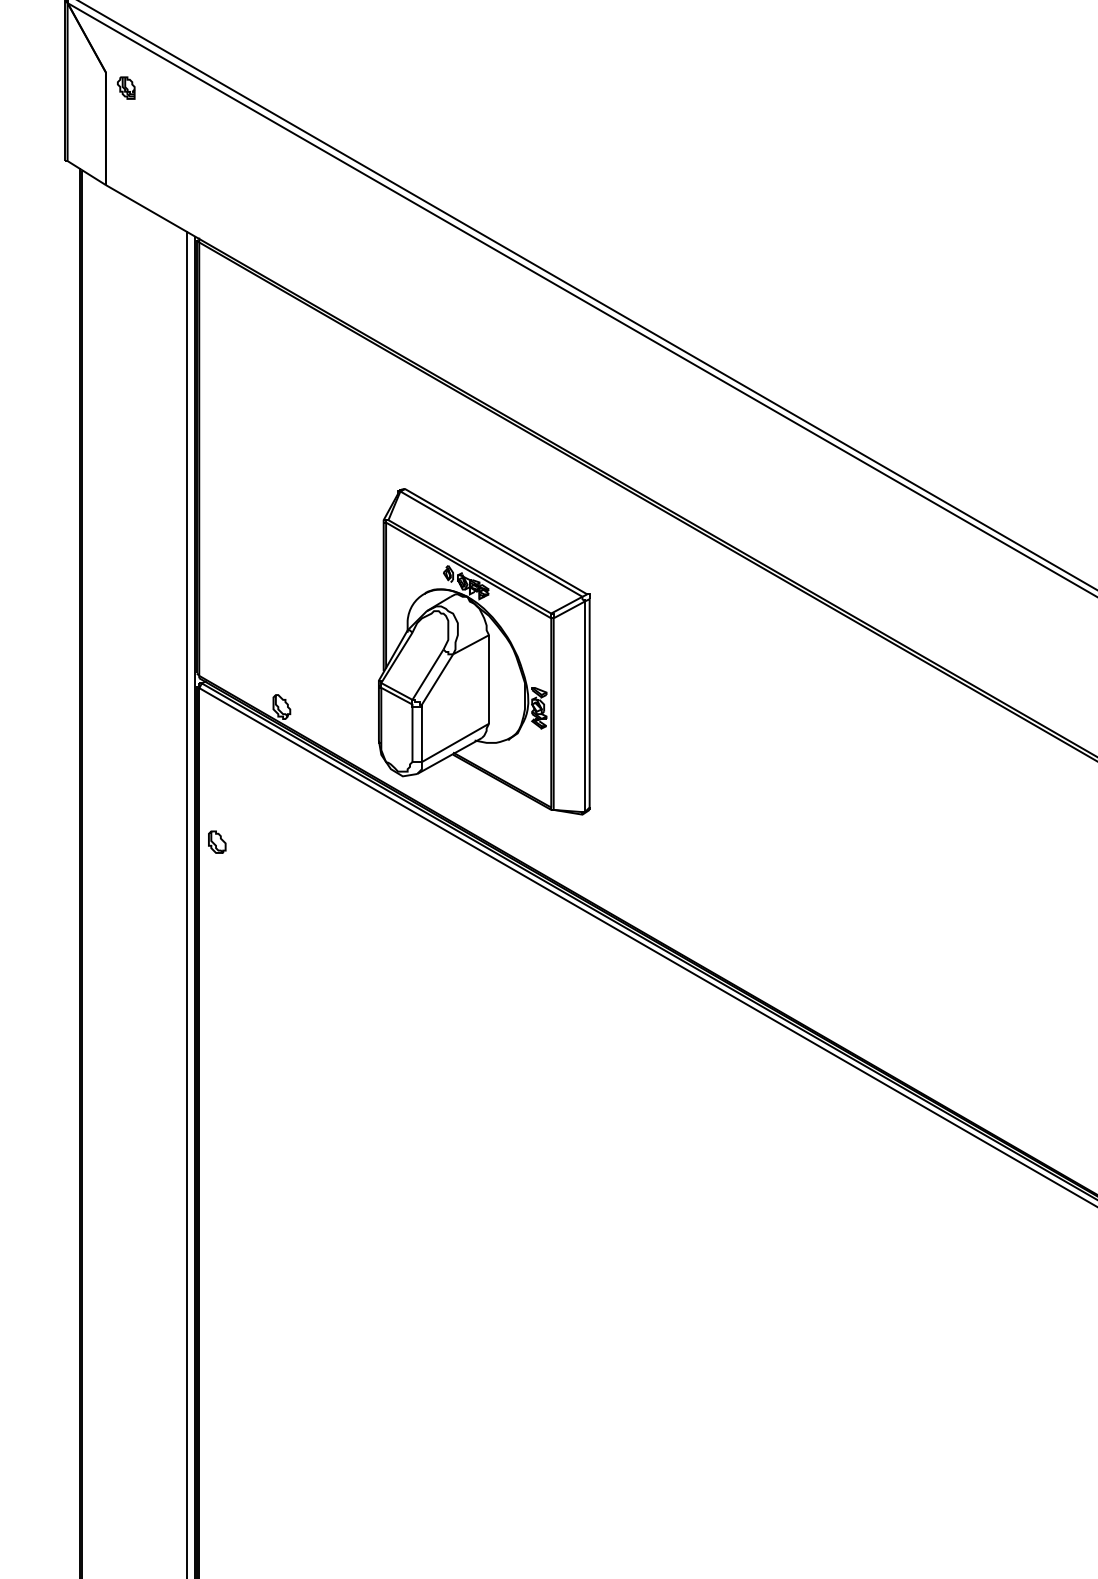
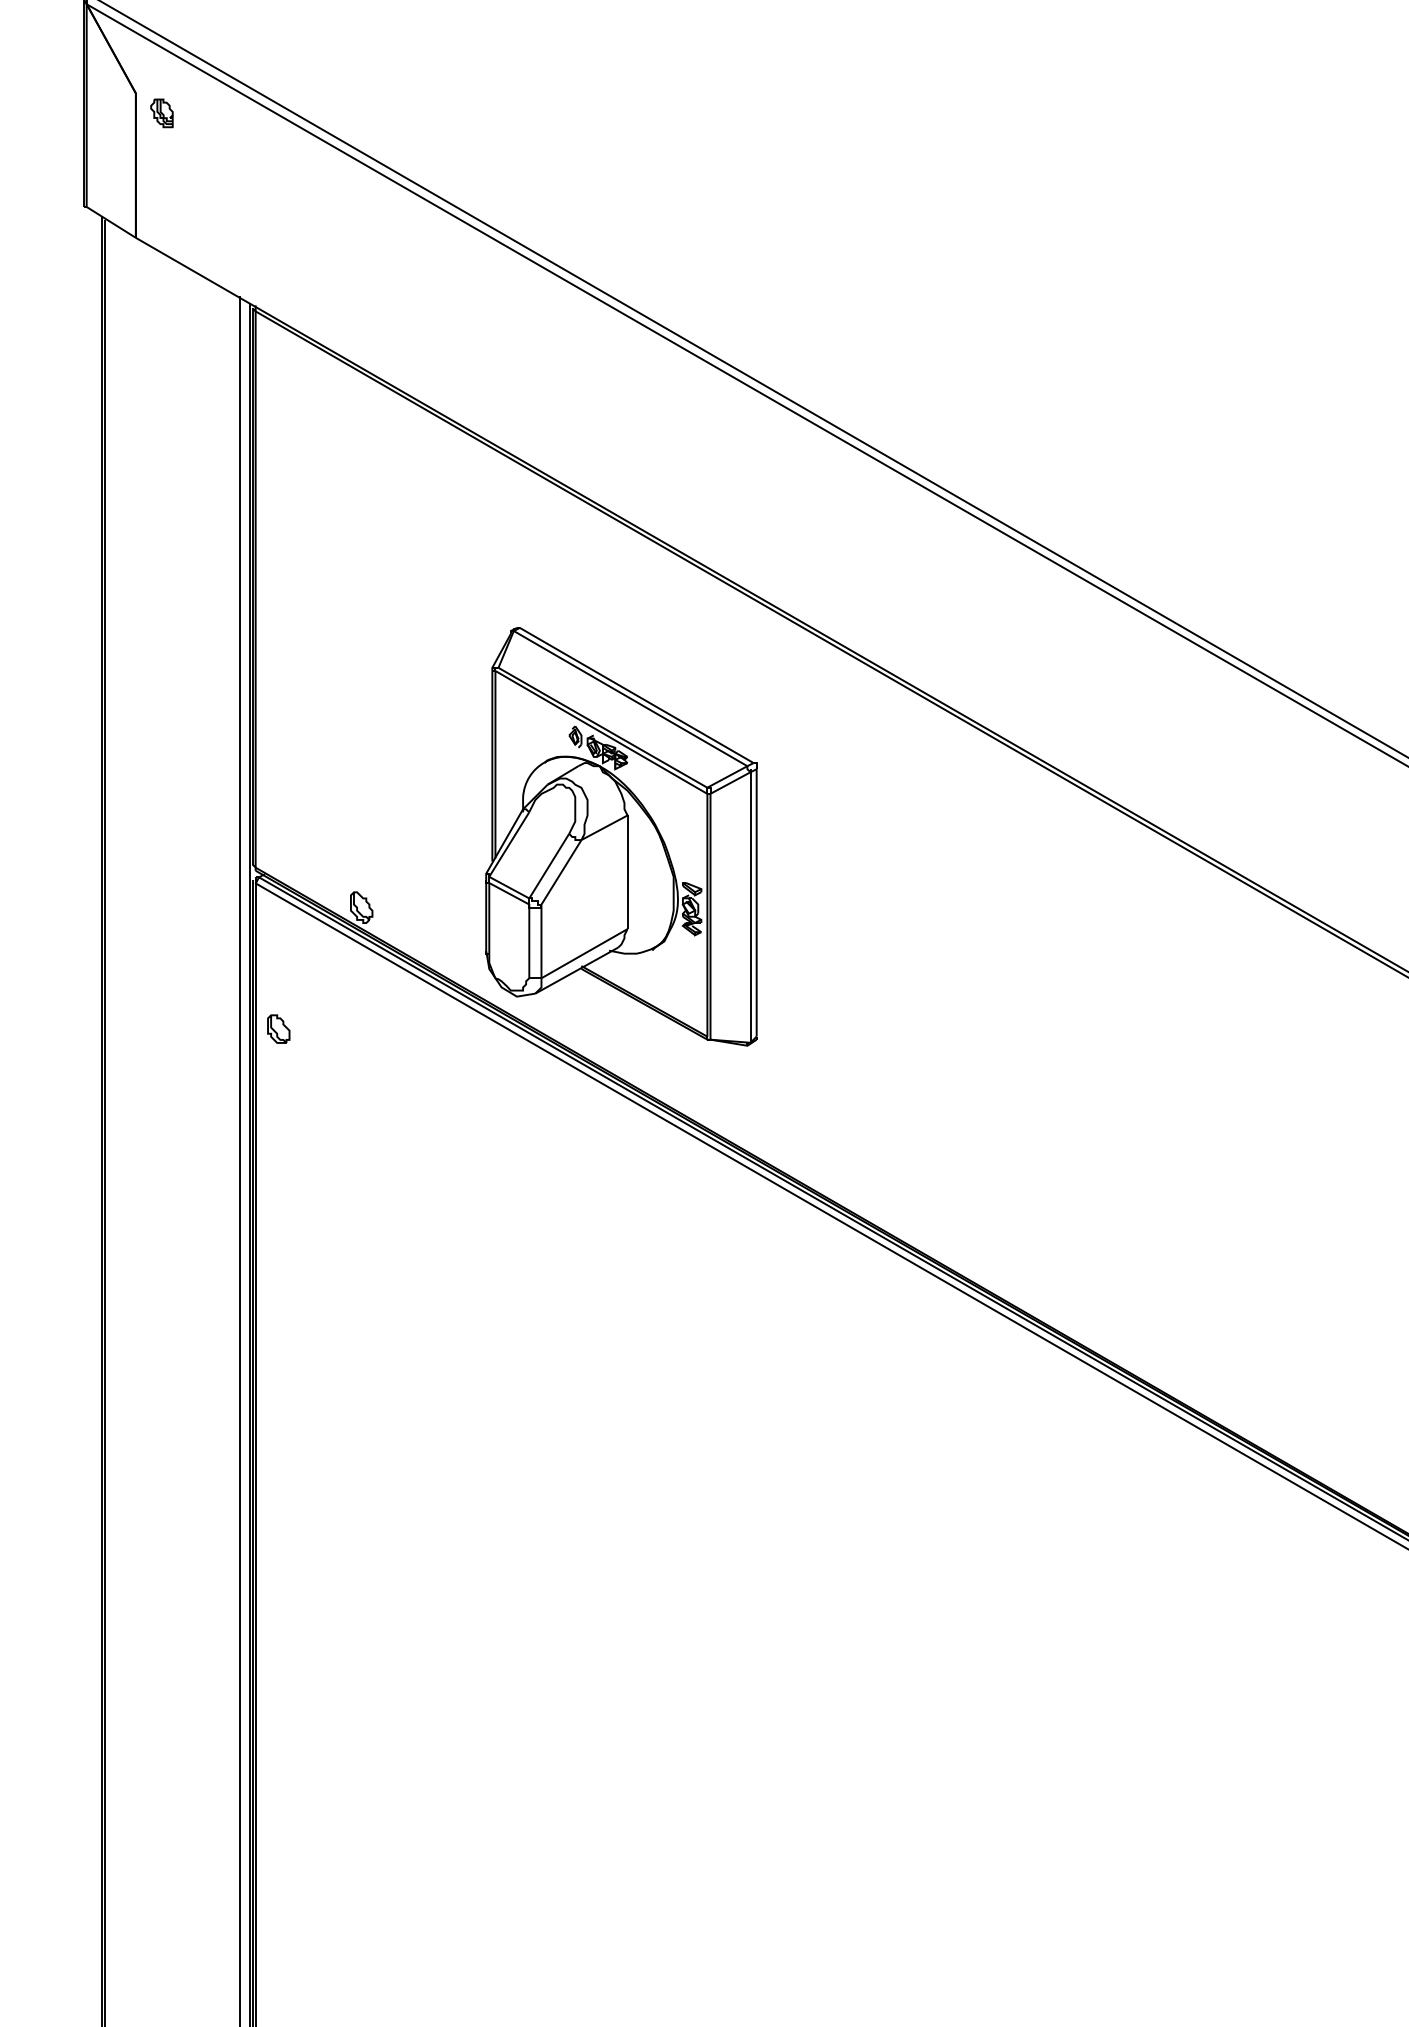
curve: (214, 843) -> (275, 1030), moved

